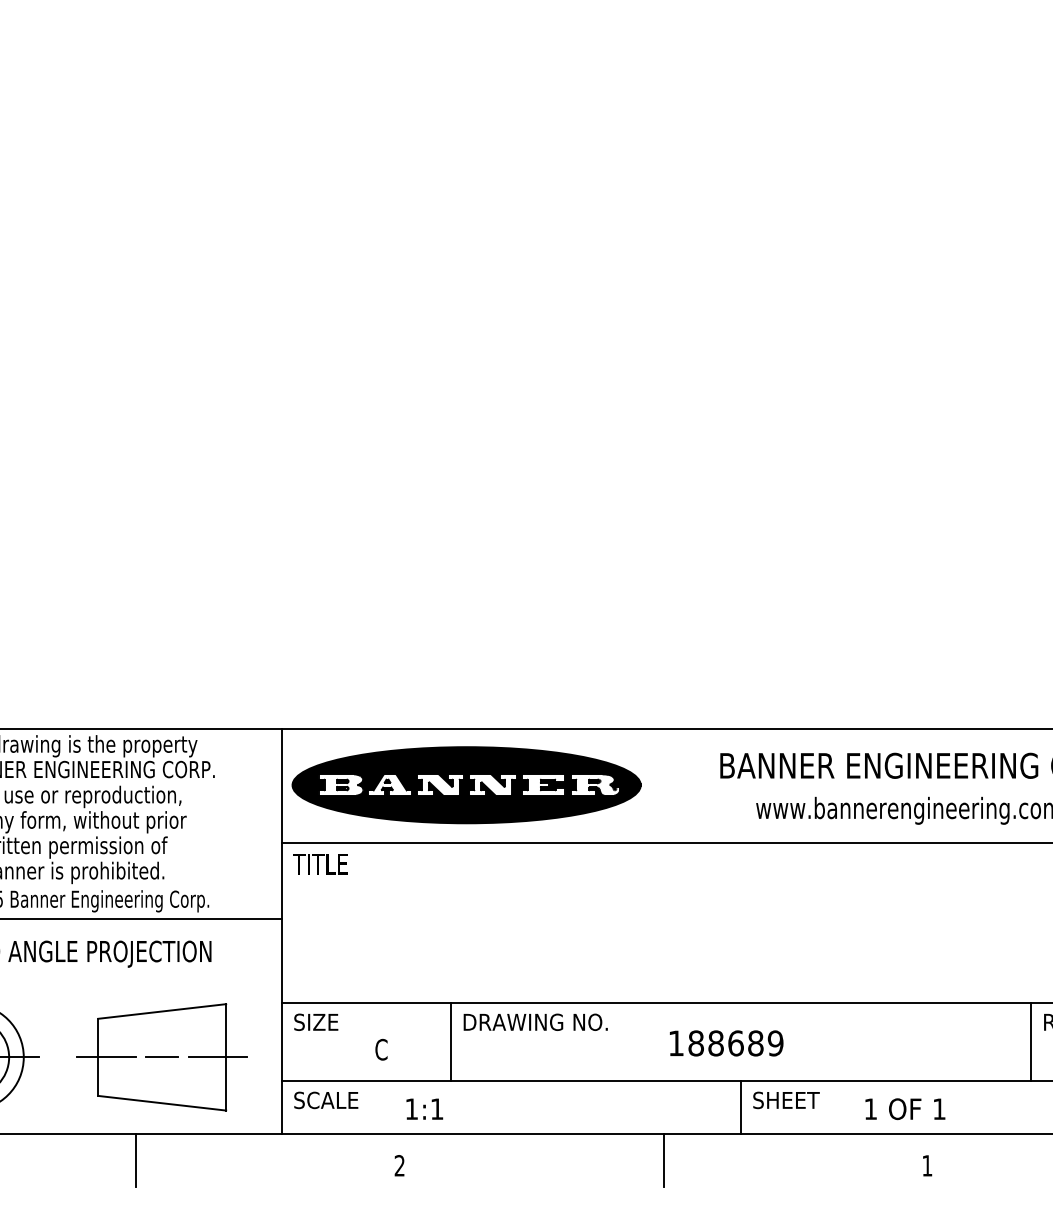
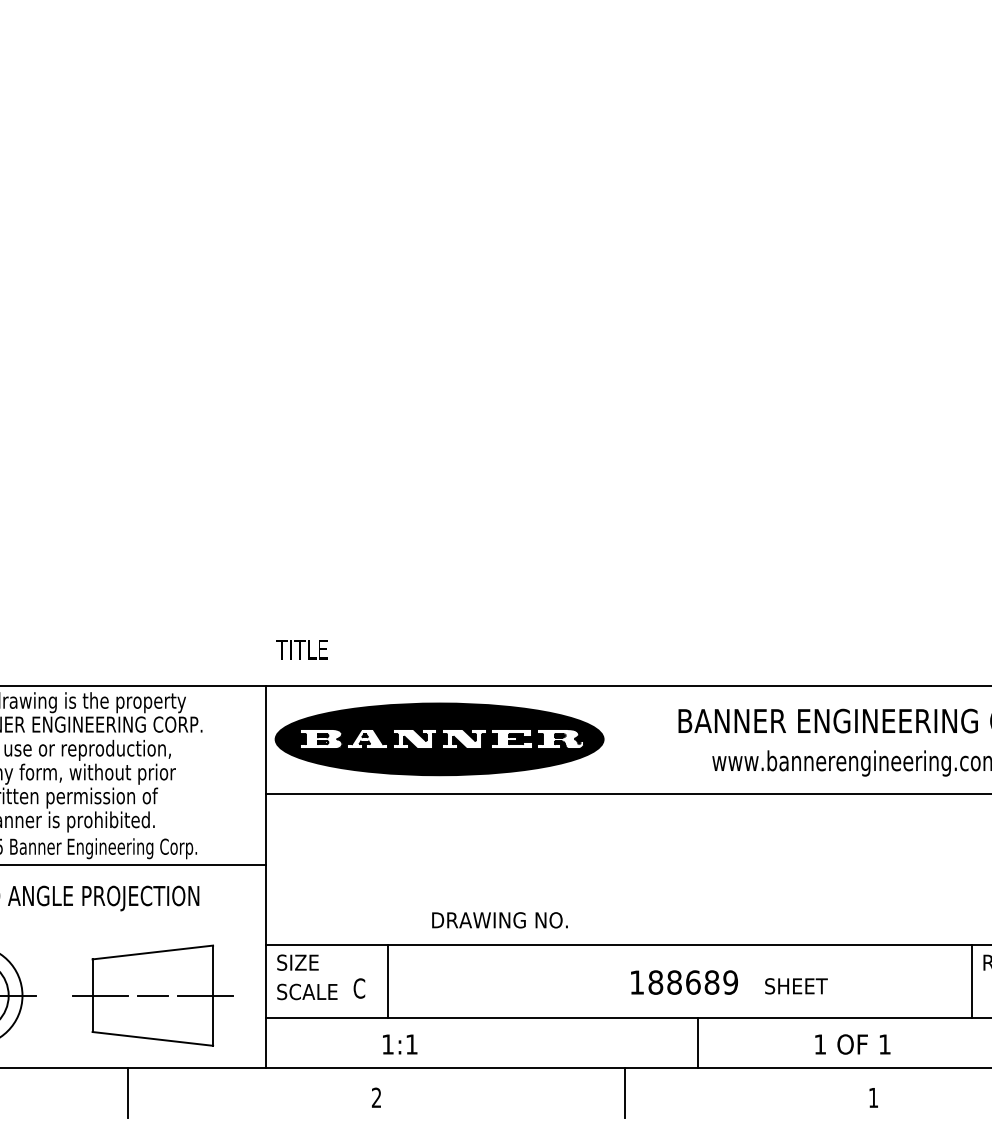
text: (320, 864) -> (301, 650), moved
text: (535, 1021) -> (499, 919), moved
line: (451, 1042) -> (388, 981), moved
text: (326, 1100) -> (307, 992), moved
text: (786, 1100) -> (796, 986), moved

